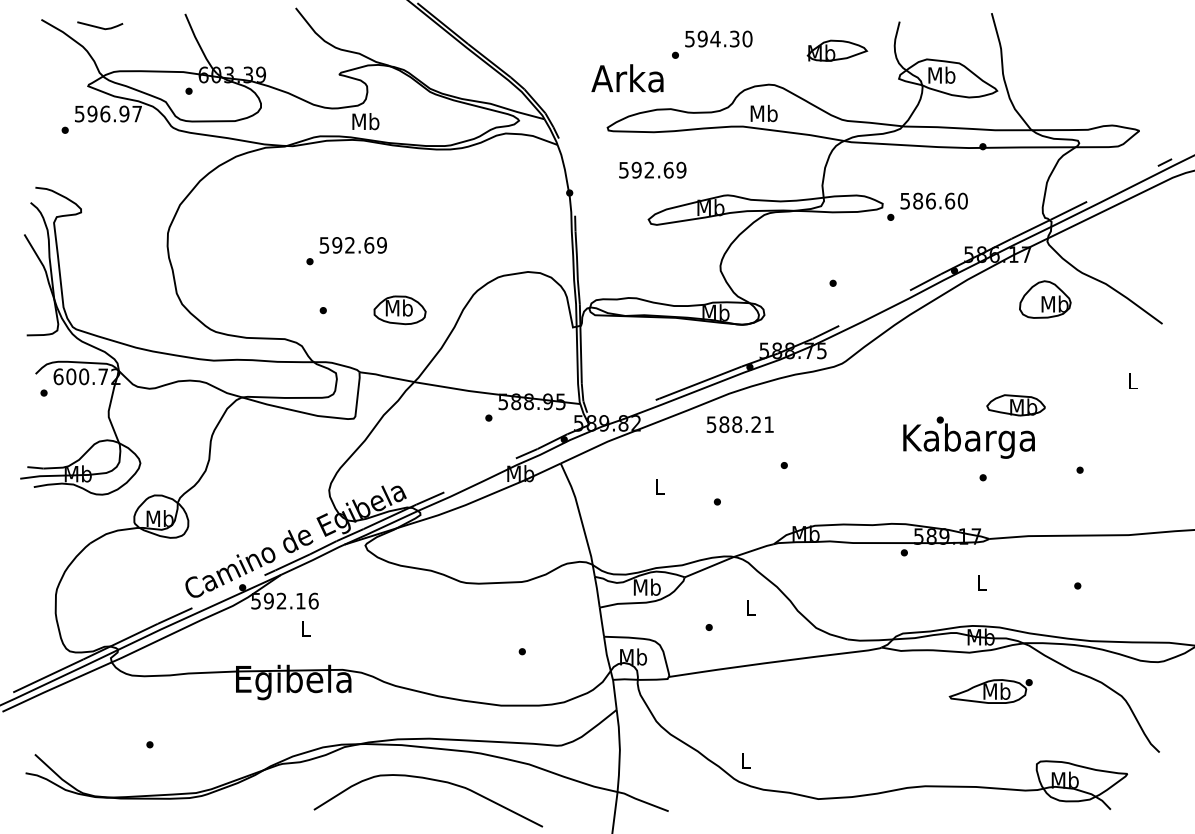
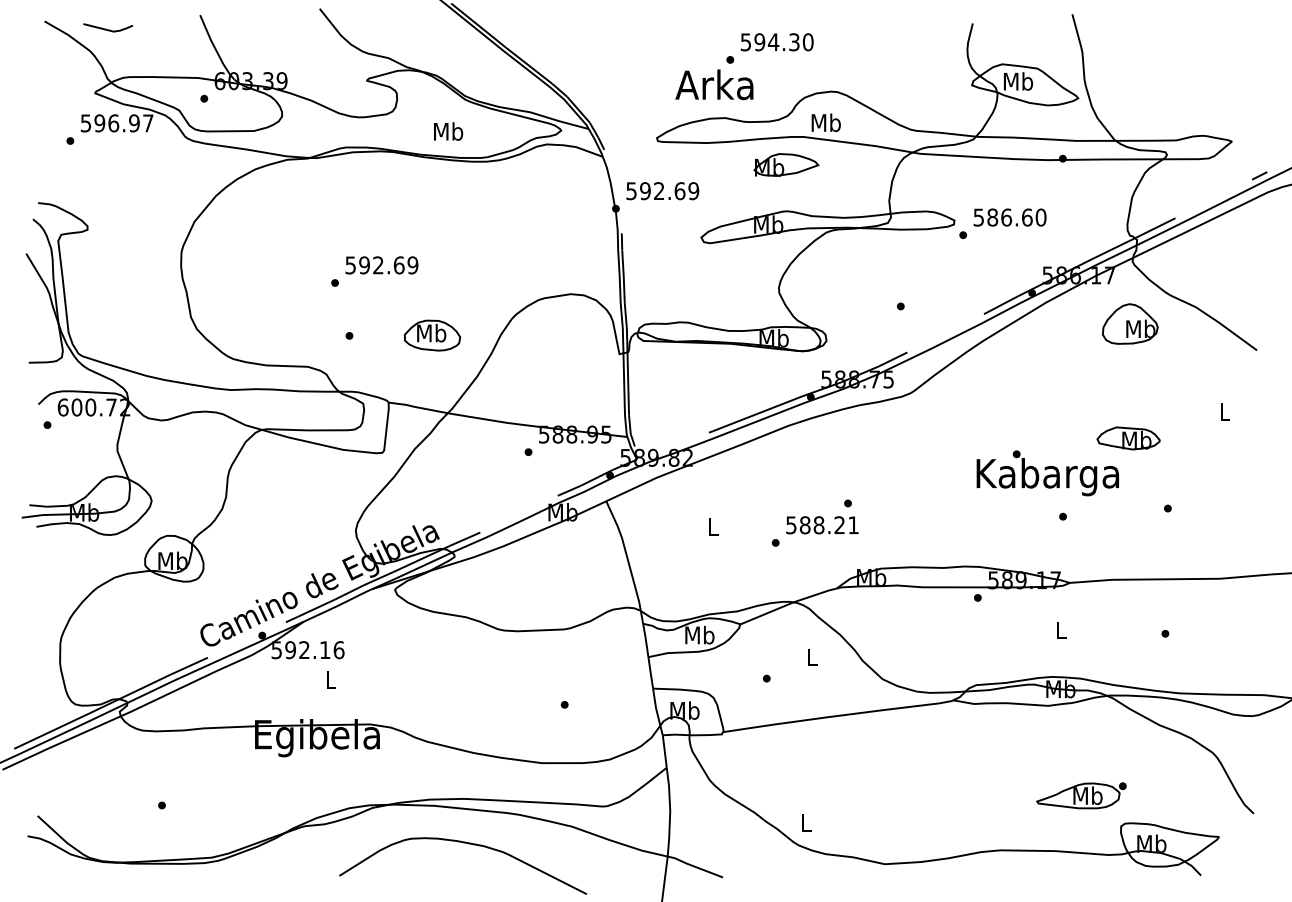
part: (837, 50) -> (786, 164), moved
text: (627, 78) -> (714, 84), moved
text: (365, 121) -> (448, 131), moved
text: (652, 170) -> (662, 191), moved
part: (1015, 405) -> (1128, 438), moved
text: (740, 424) -> (822, 525), moved
part: (990, 691) -> (1081, 795), moved

